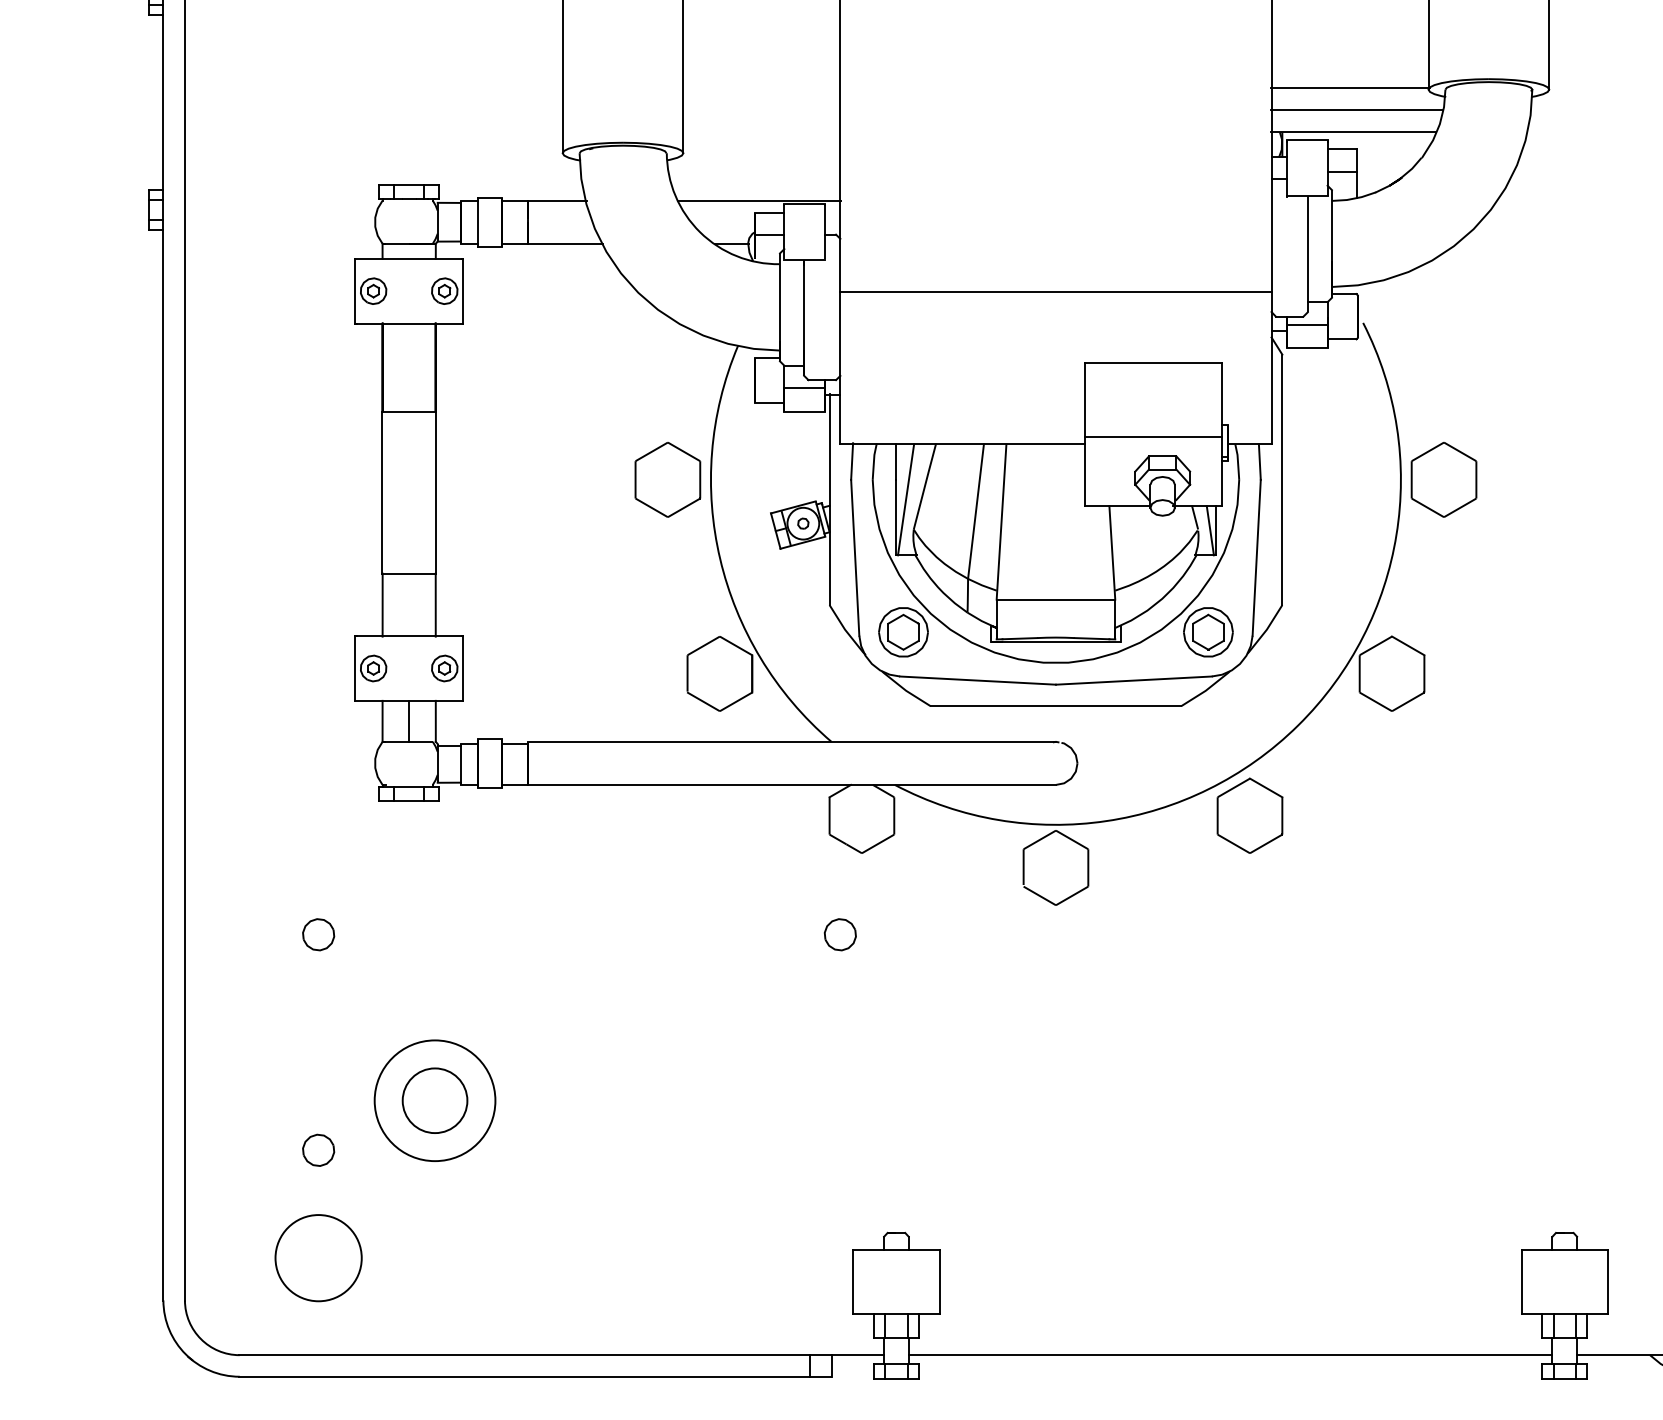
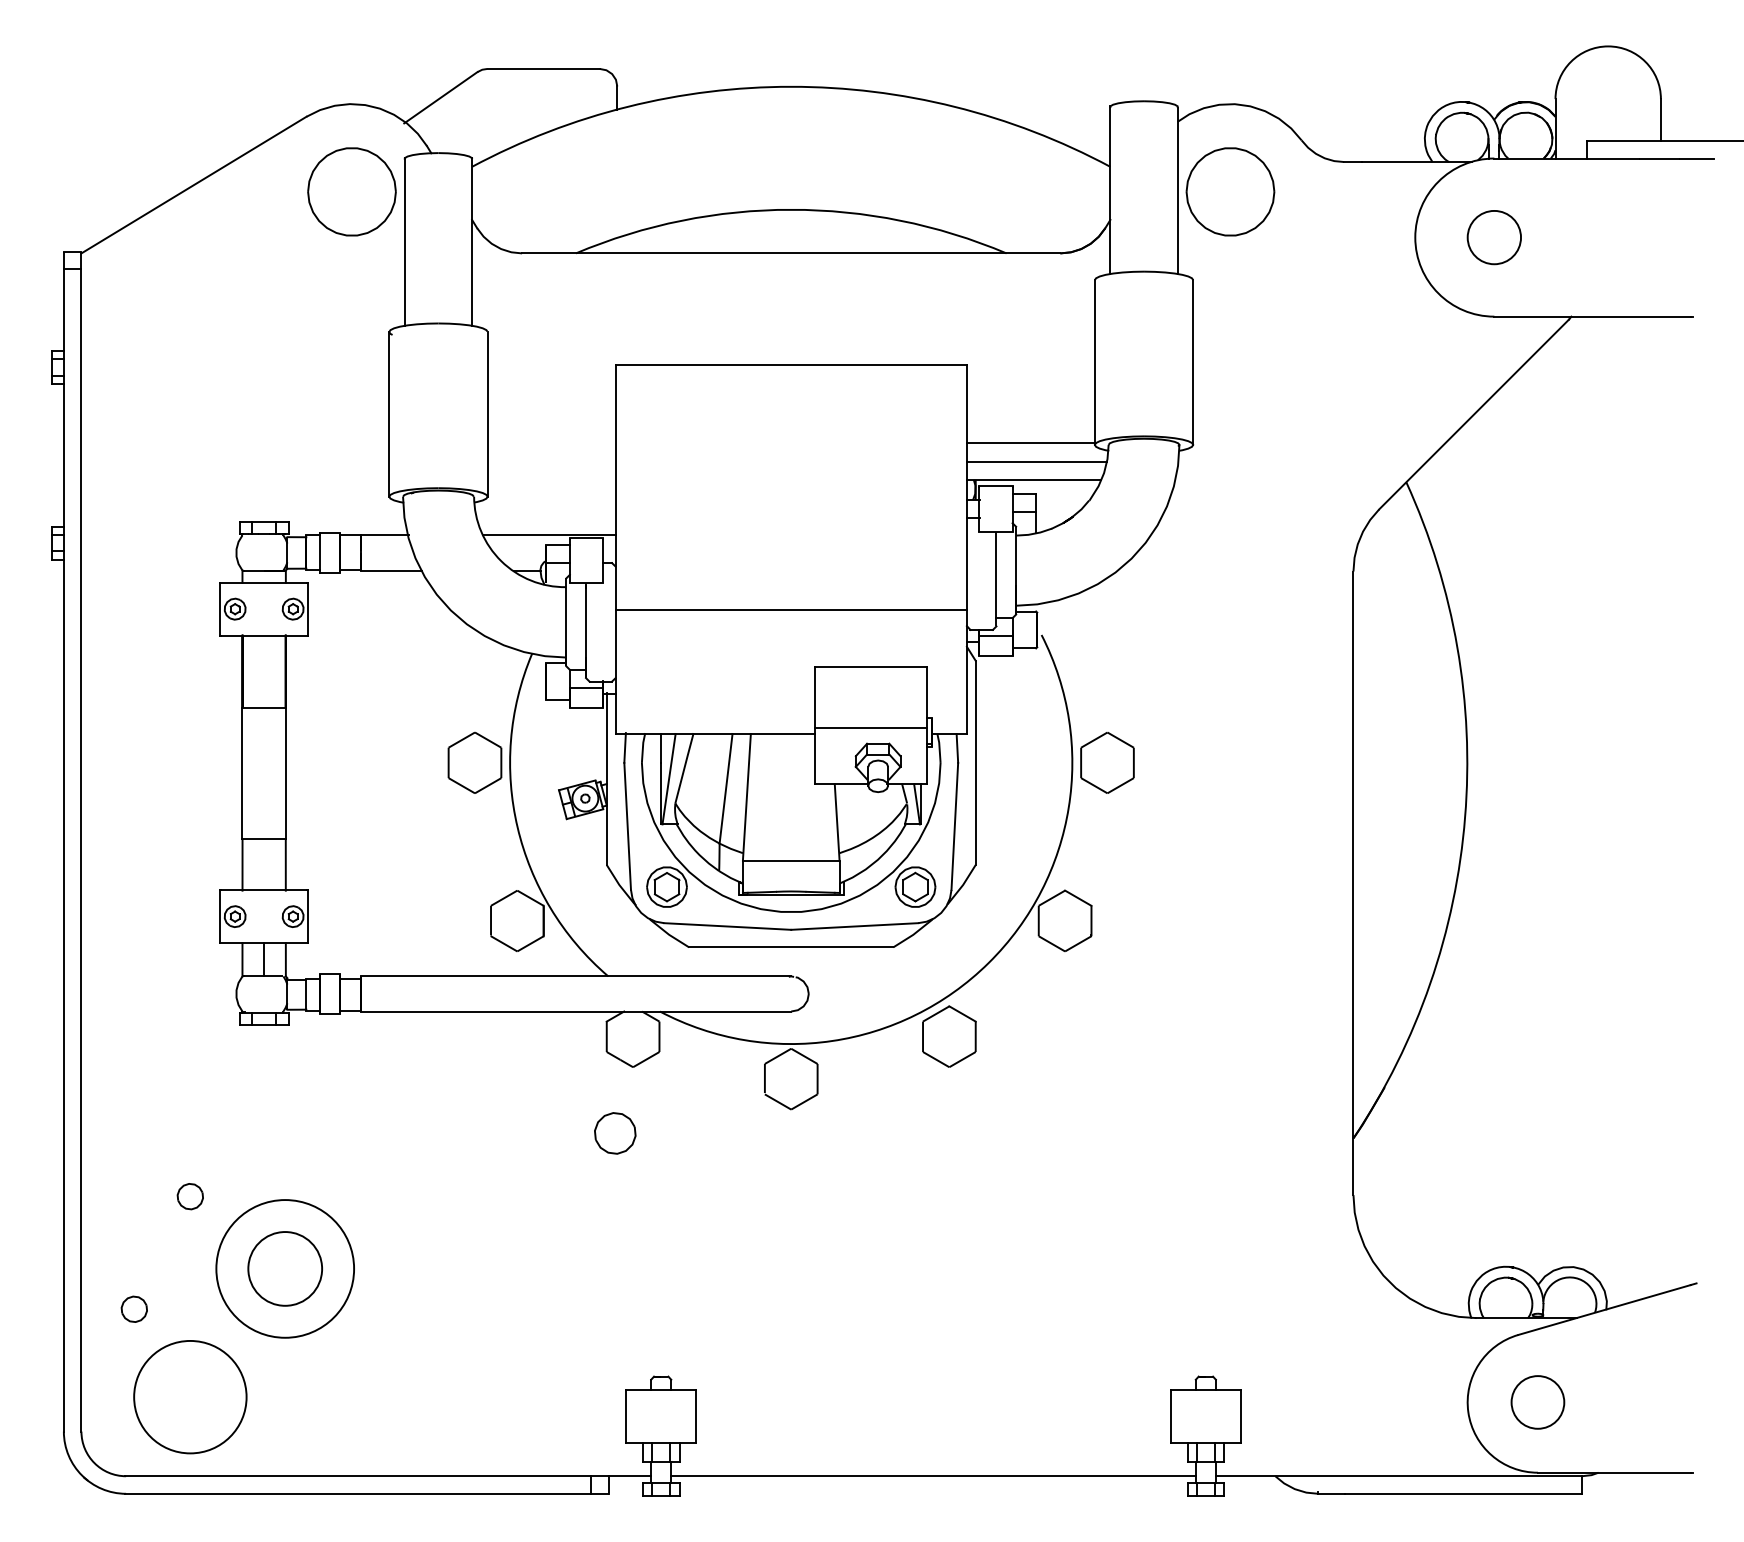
part: (317, 934) -> (189, 1196), moved
part: (840, 934) -> (615, 1133), size x1.6
circle: (434, 1100) -> (284, 1268), size x1.4
circle: (435, 1100) -> (285, 1268), size x1.4
part: (317, 1149) -> (133, 1308), moved
circle: (318, 1258) -> (190, 1397), size x1.6

